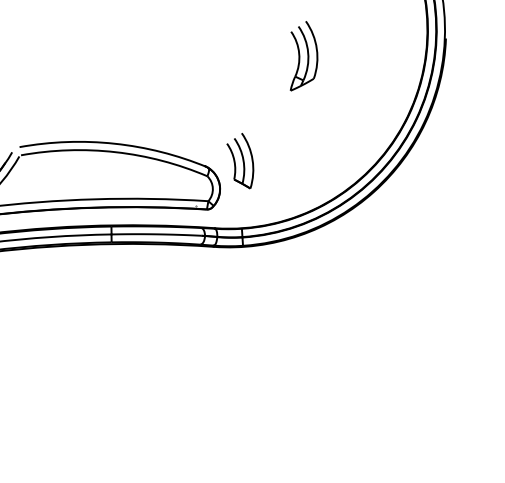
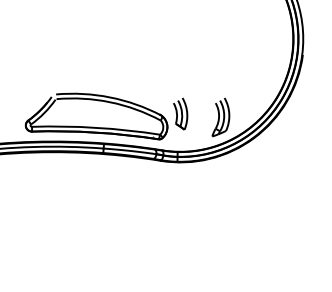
part: (301, 56) -> (220, 117), moved

